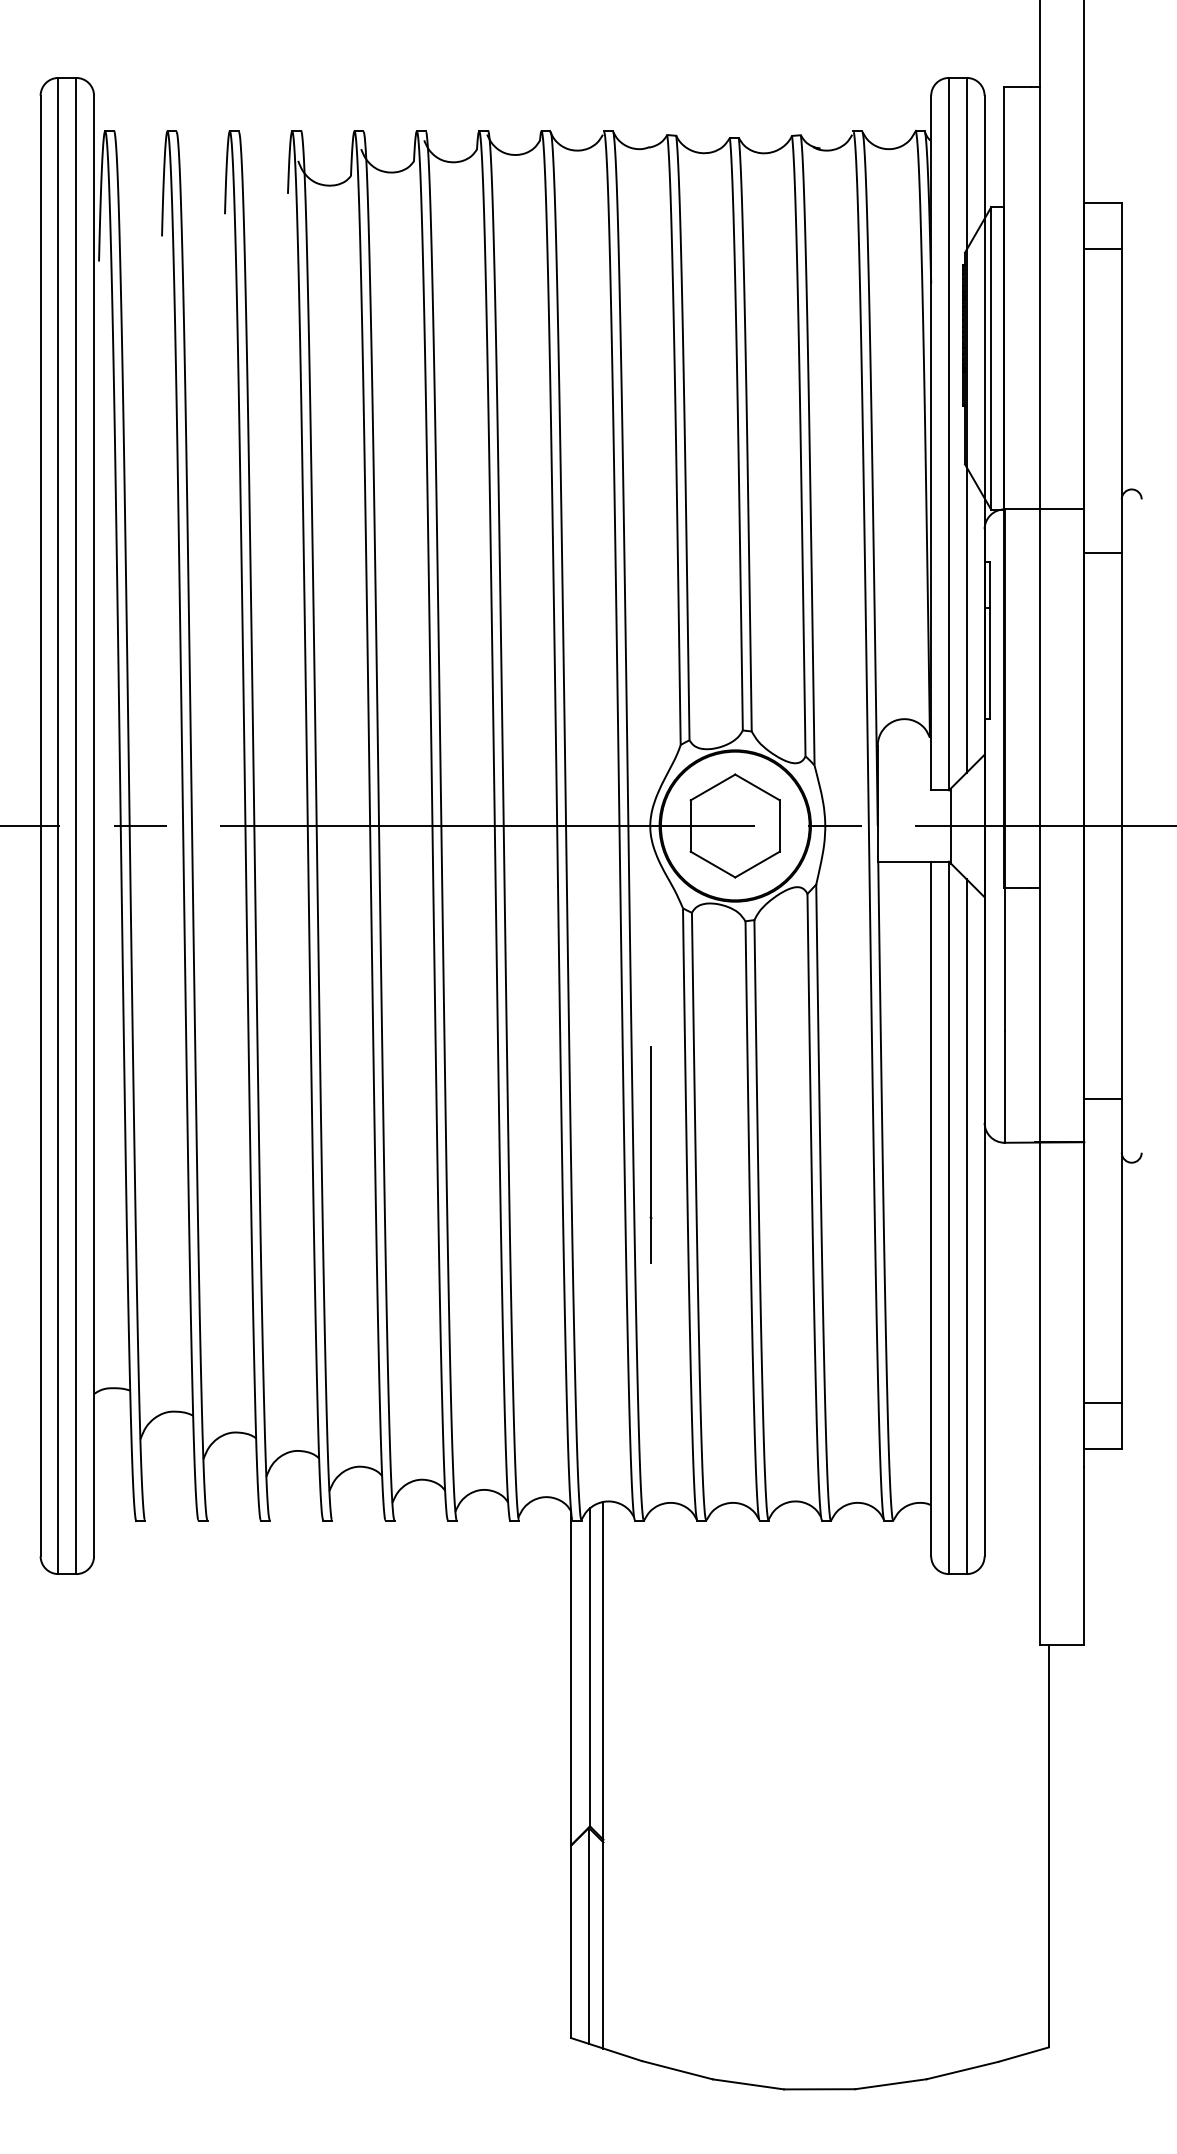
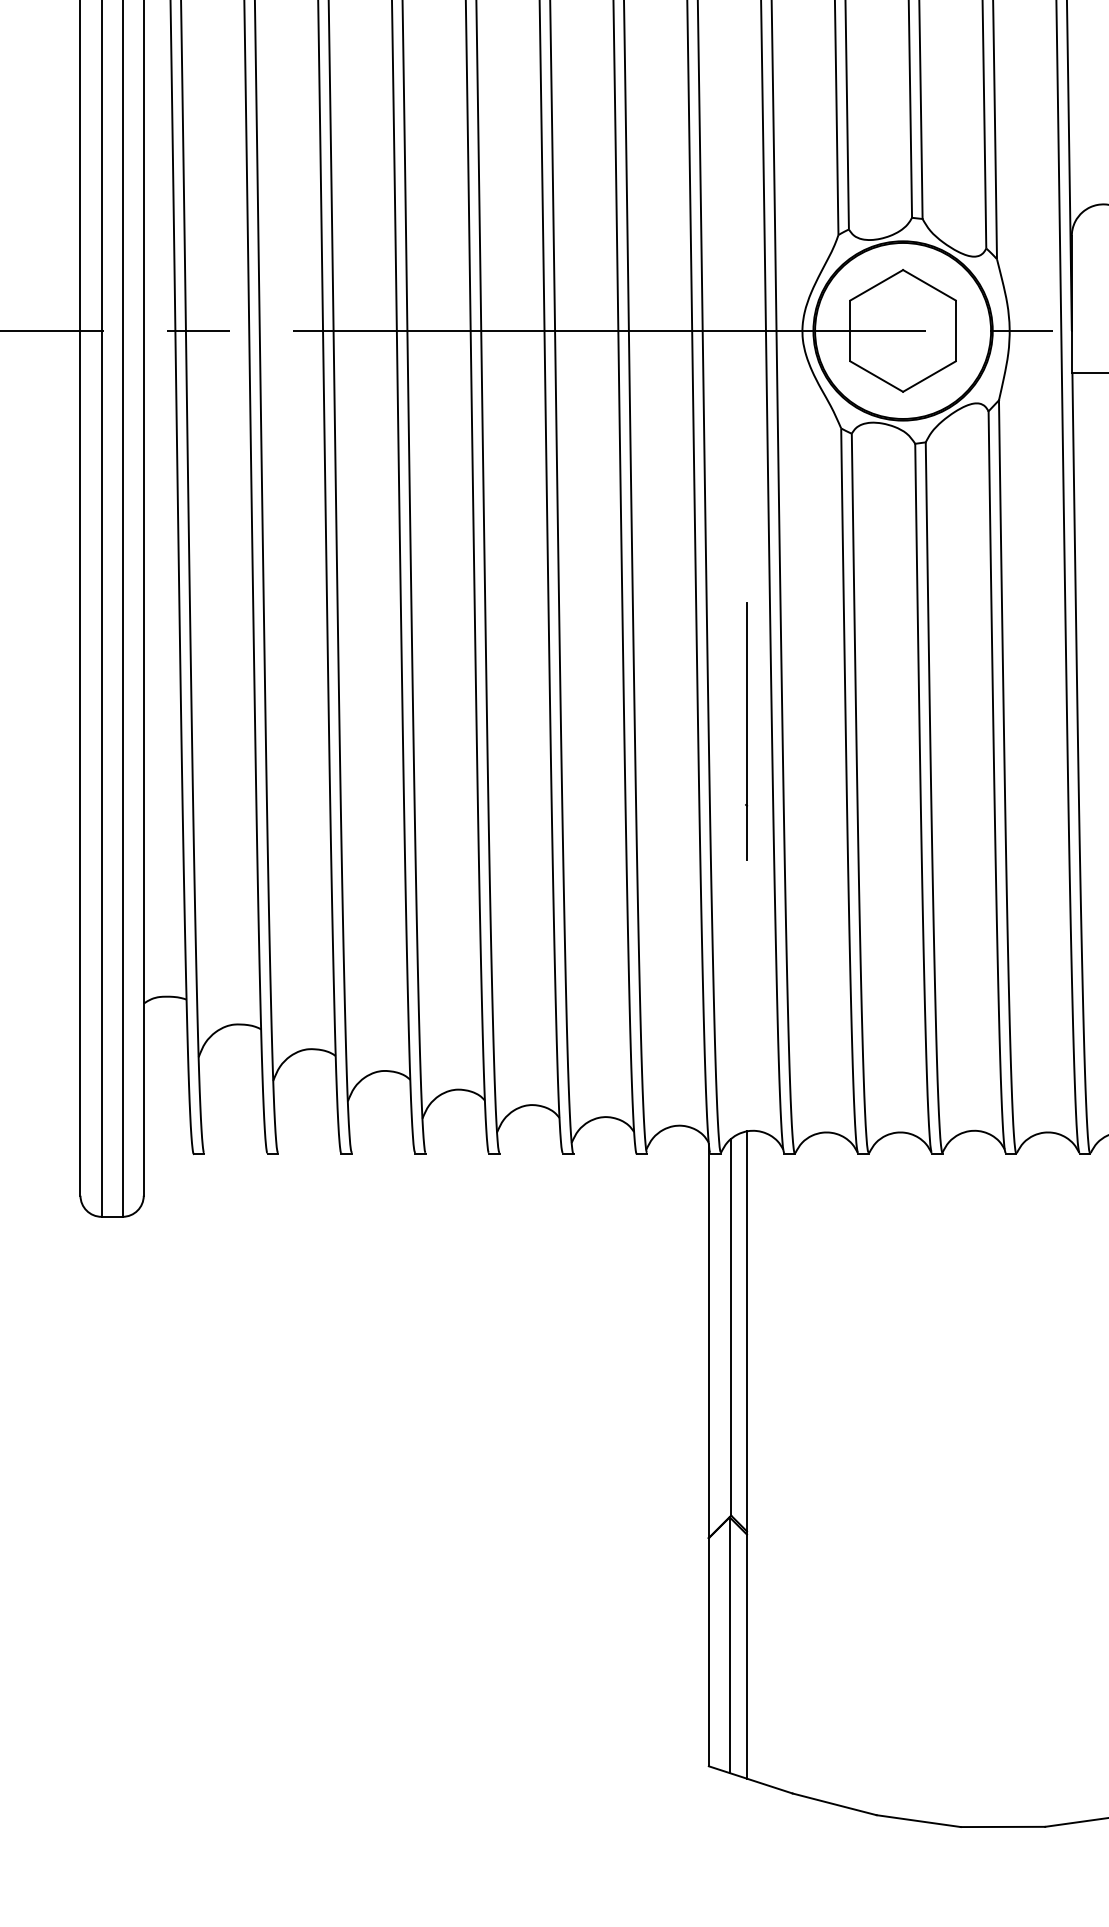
part: (650, 1154) -> (745, 730), moved

